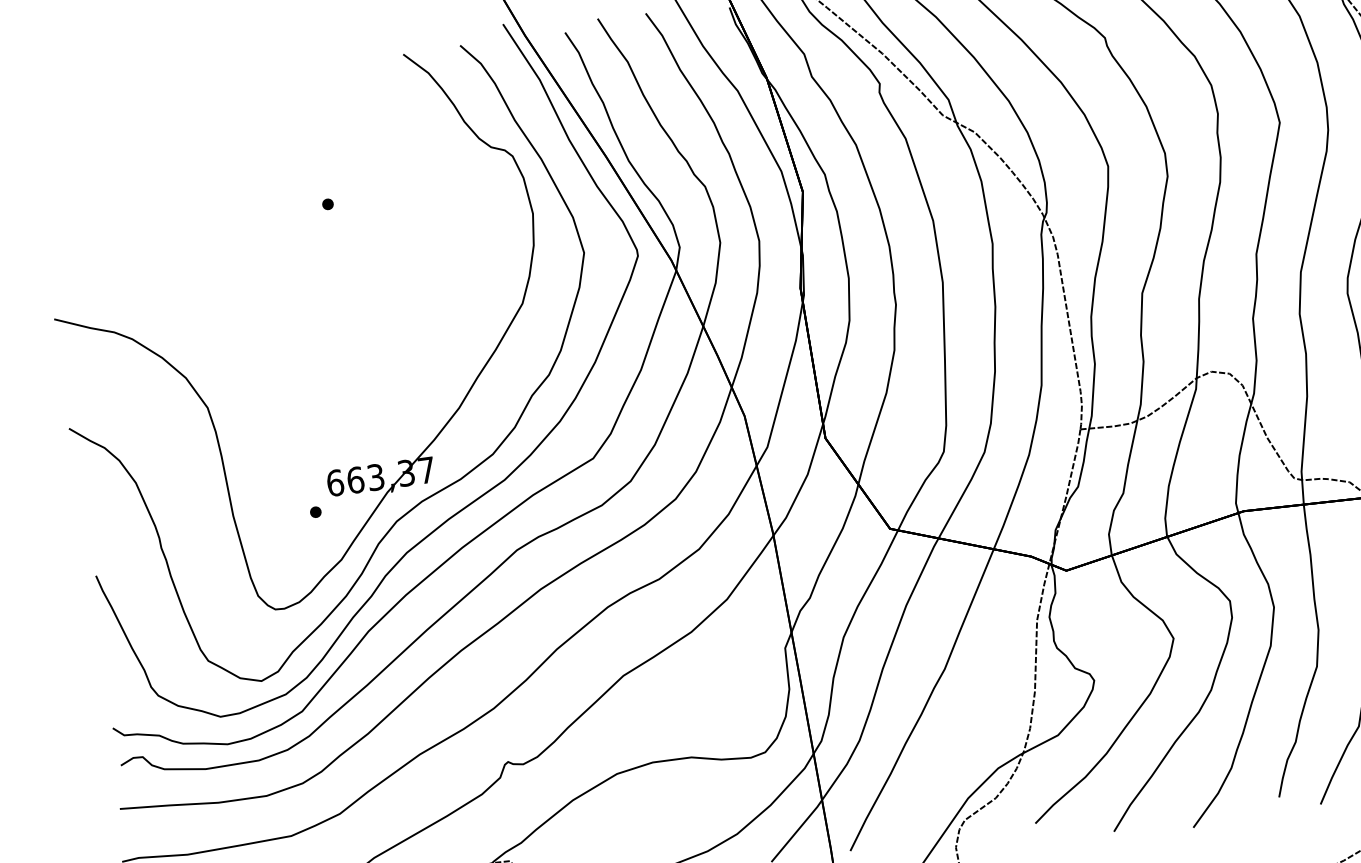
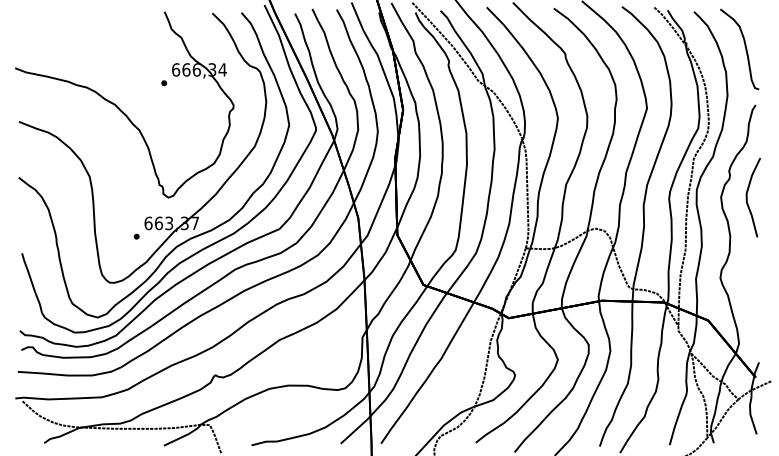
part: (256, 256) -> (124, 104), added

